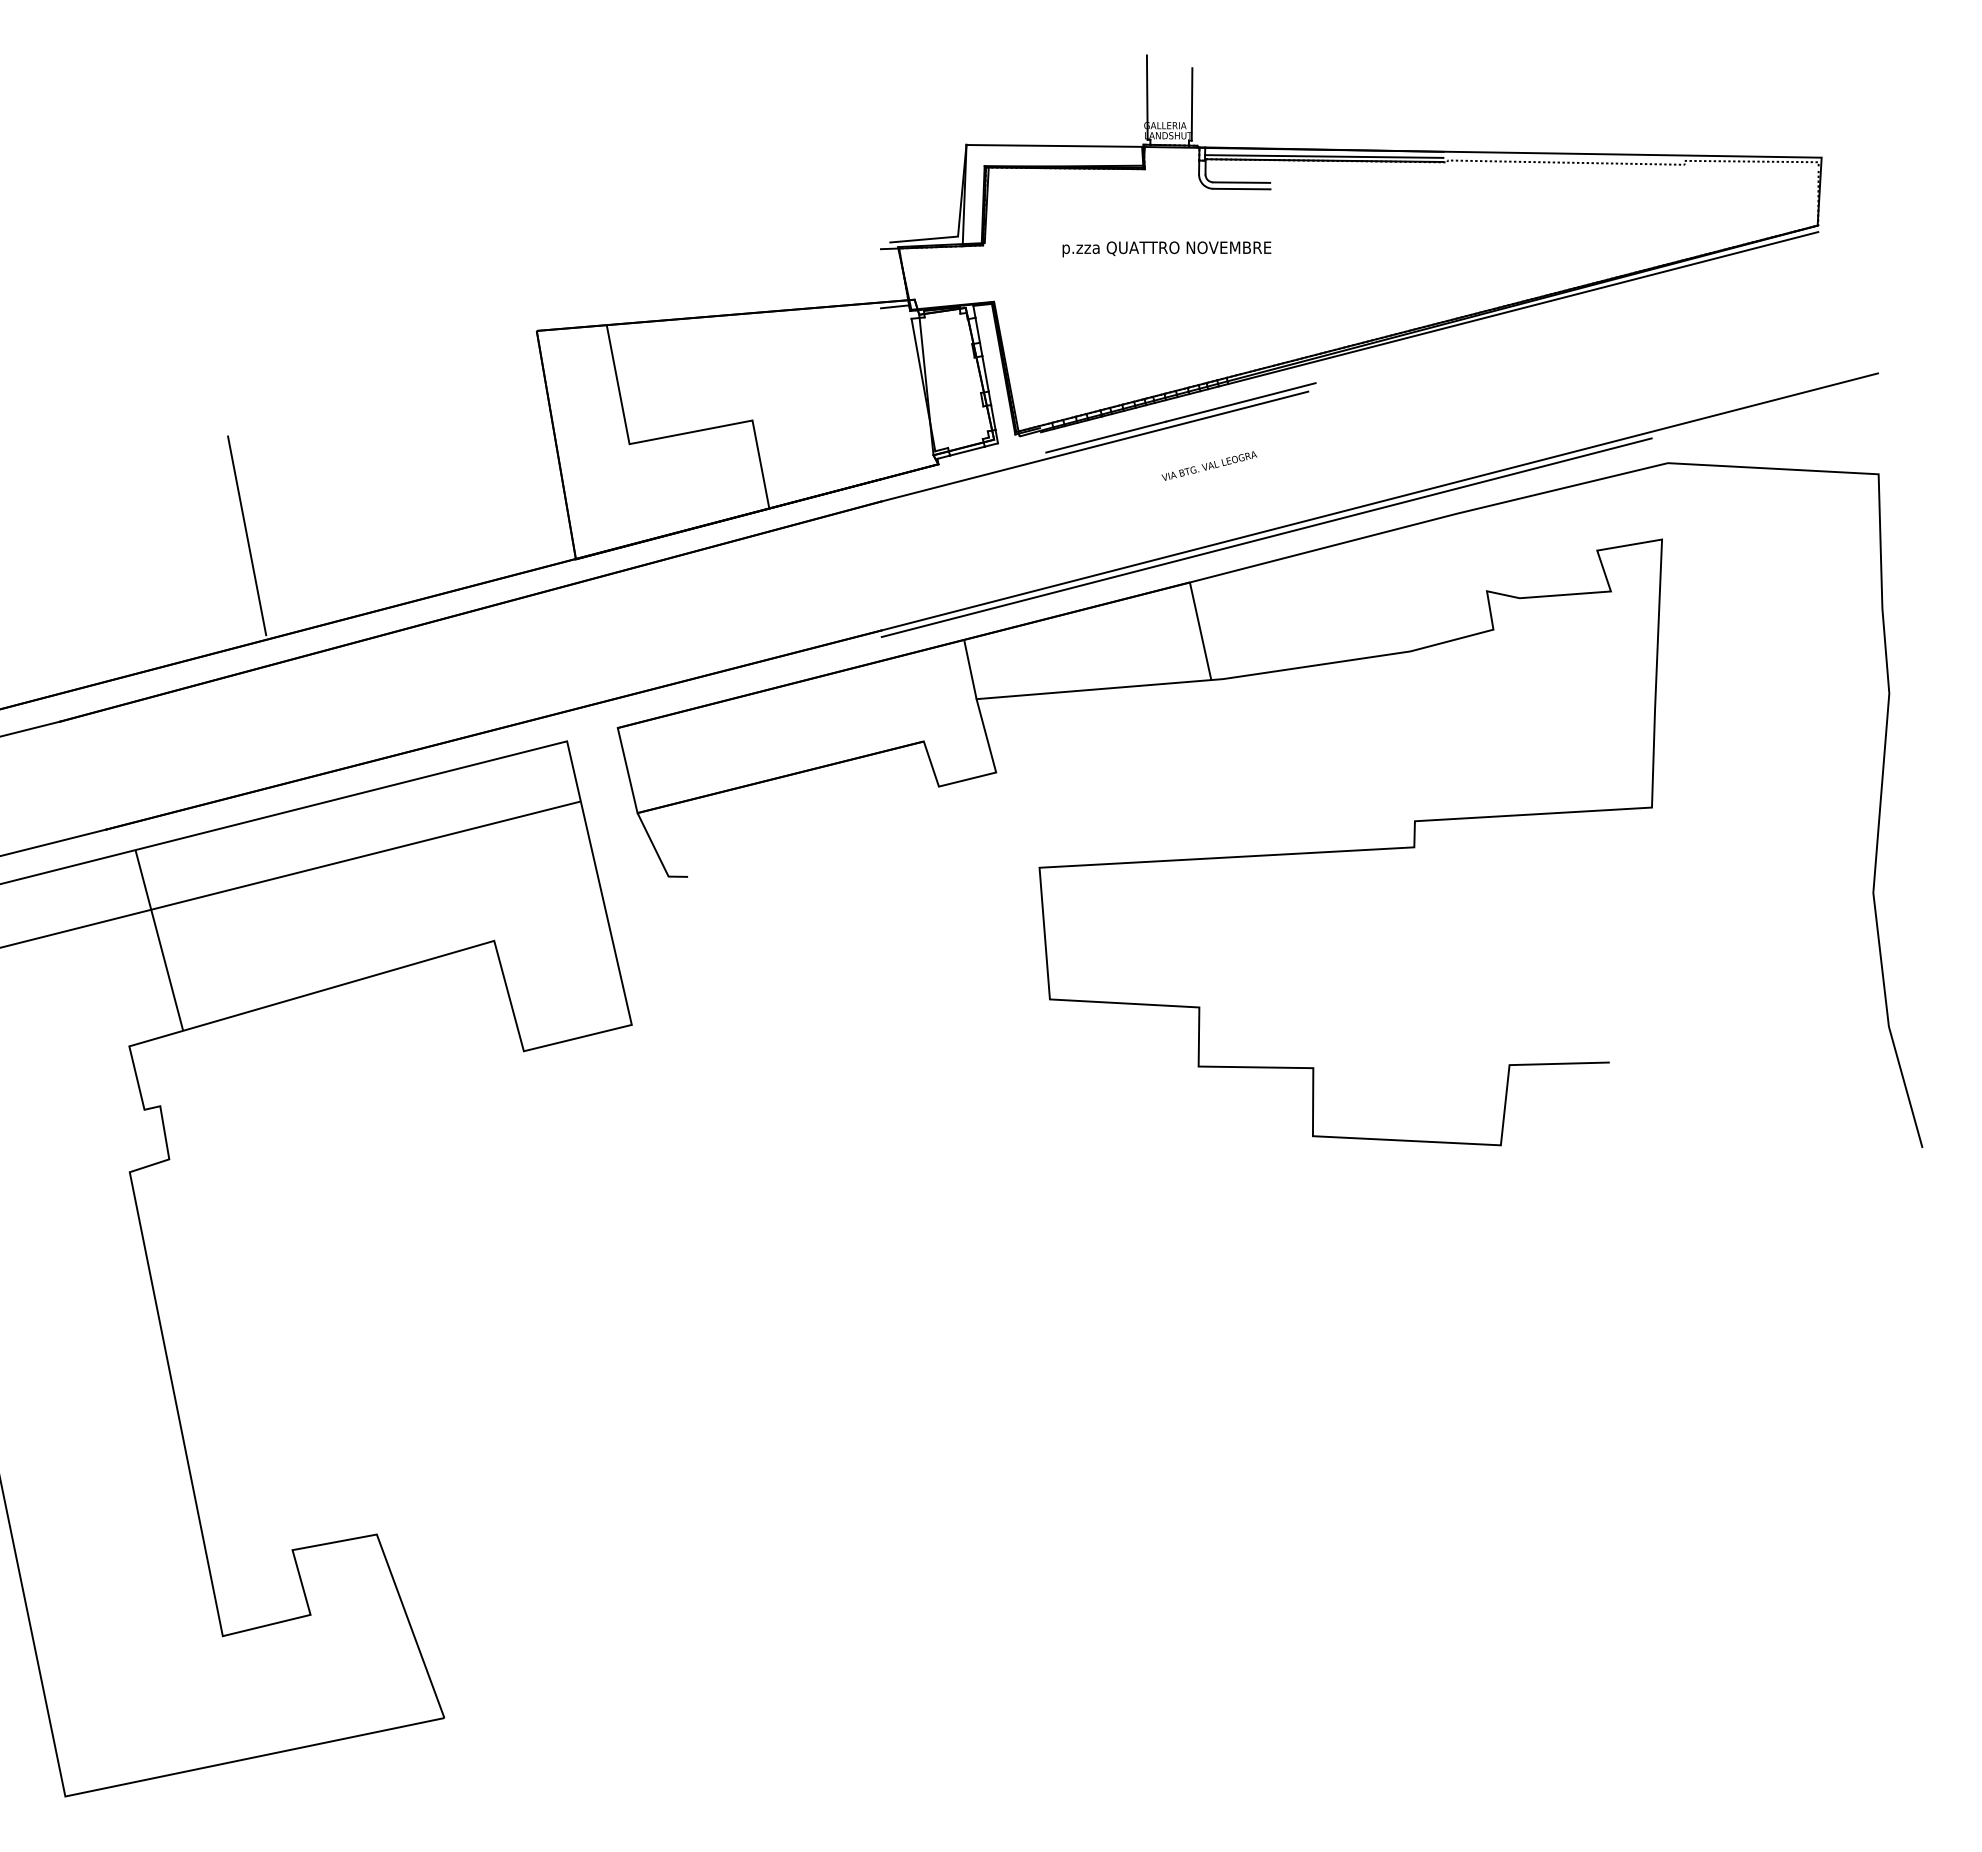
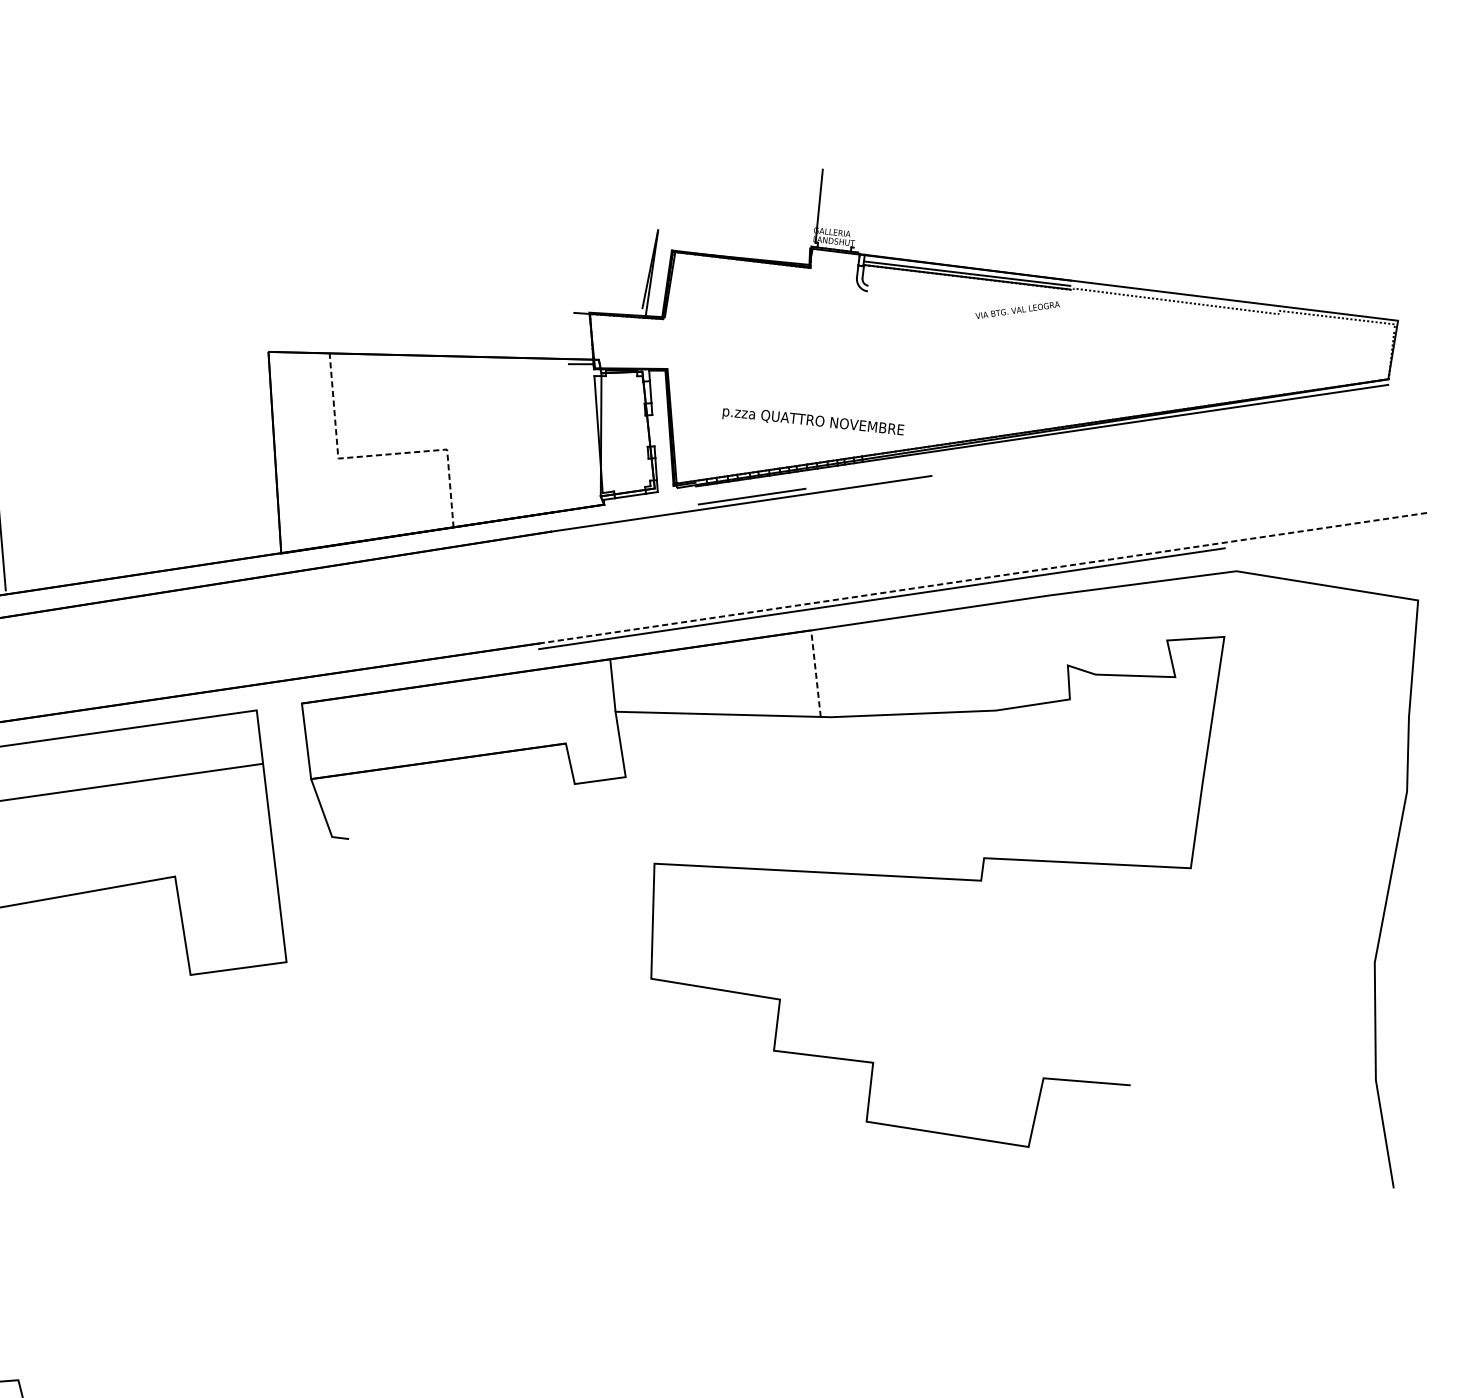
line: (1191, 104) -> (856, 216), removed
line: (1054, 145) -> (734, 239), removed
line: (1241, 182) -> (892, 288), removed
line: (1241, 188) -> (892, 293), removed
line: (924, 239) -> (612, 308), removed
text: (1166, 249) -> (812, 421), moved
line: (985, 373) -> (653, 430), removed
line: (1240, 402) -> (871, 479), removed
line: (675, 435) -> (379, 455), solid -> dashed
text: (1209, 465) -> (1017, 309), moved
line: (1379, 501) -> (983, 577), solid -> dashed
line: (1200, 631) -> (815, 673), solid -> dashed

